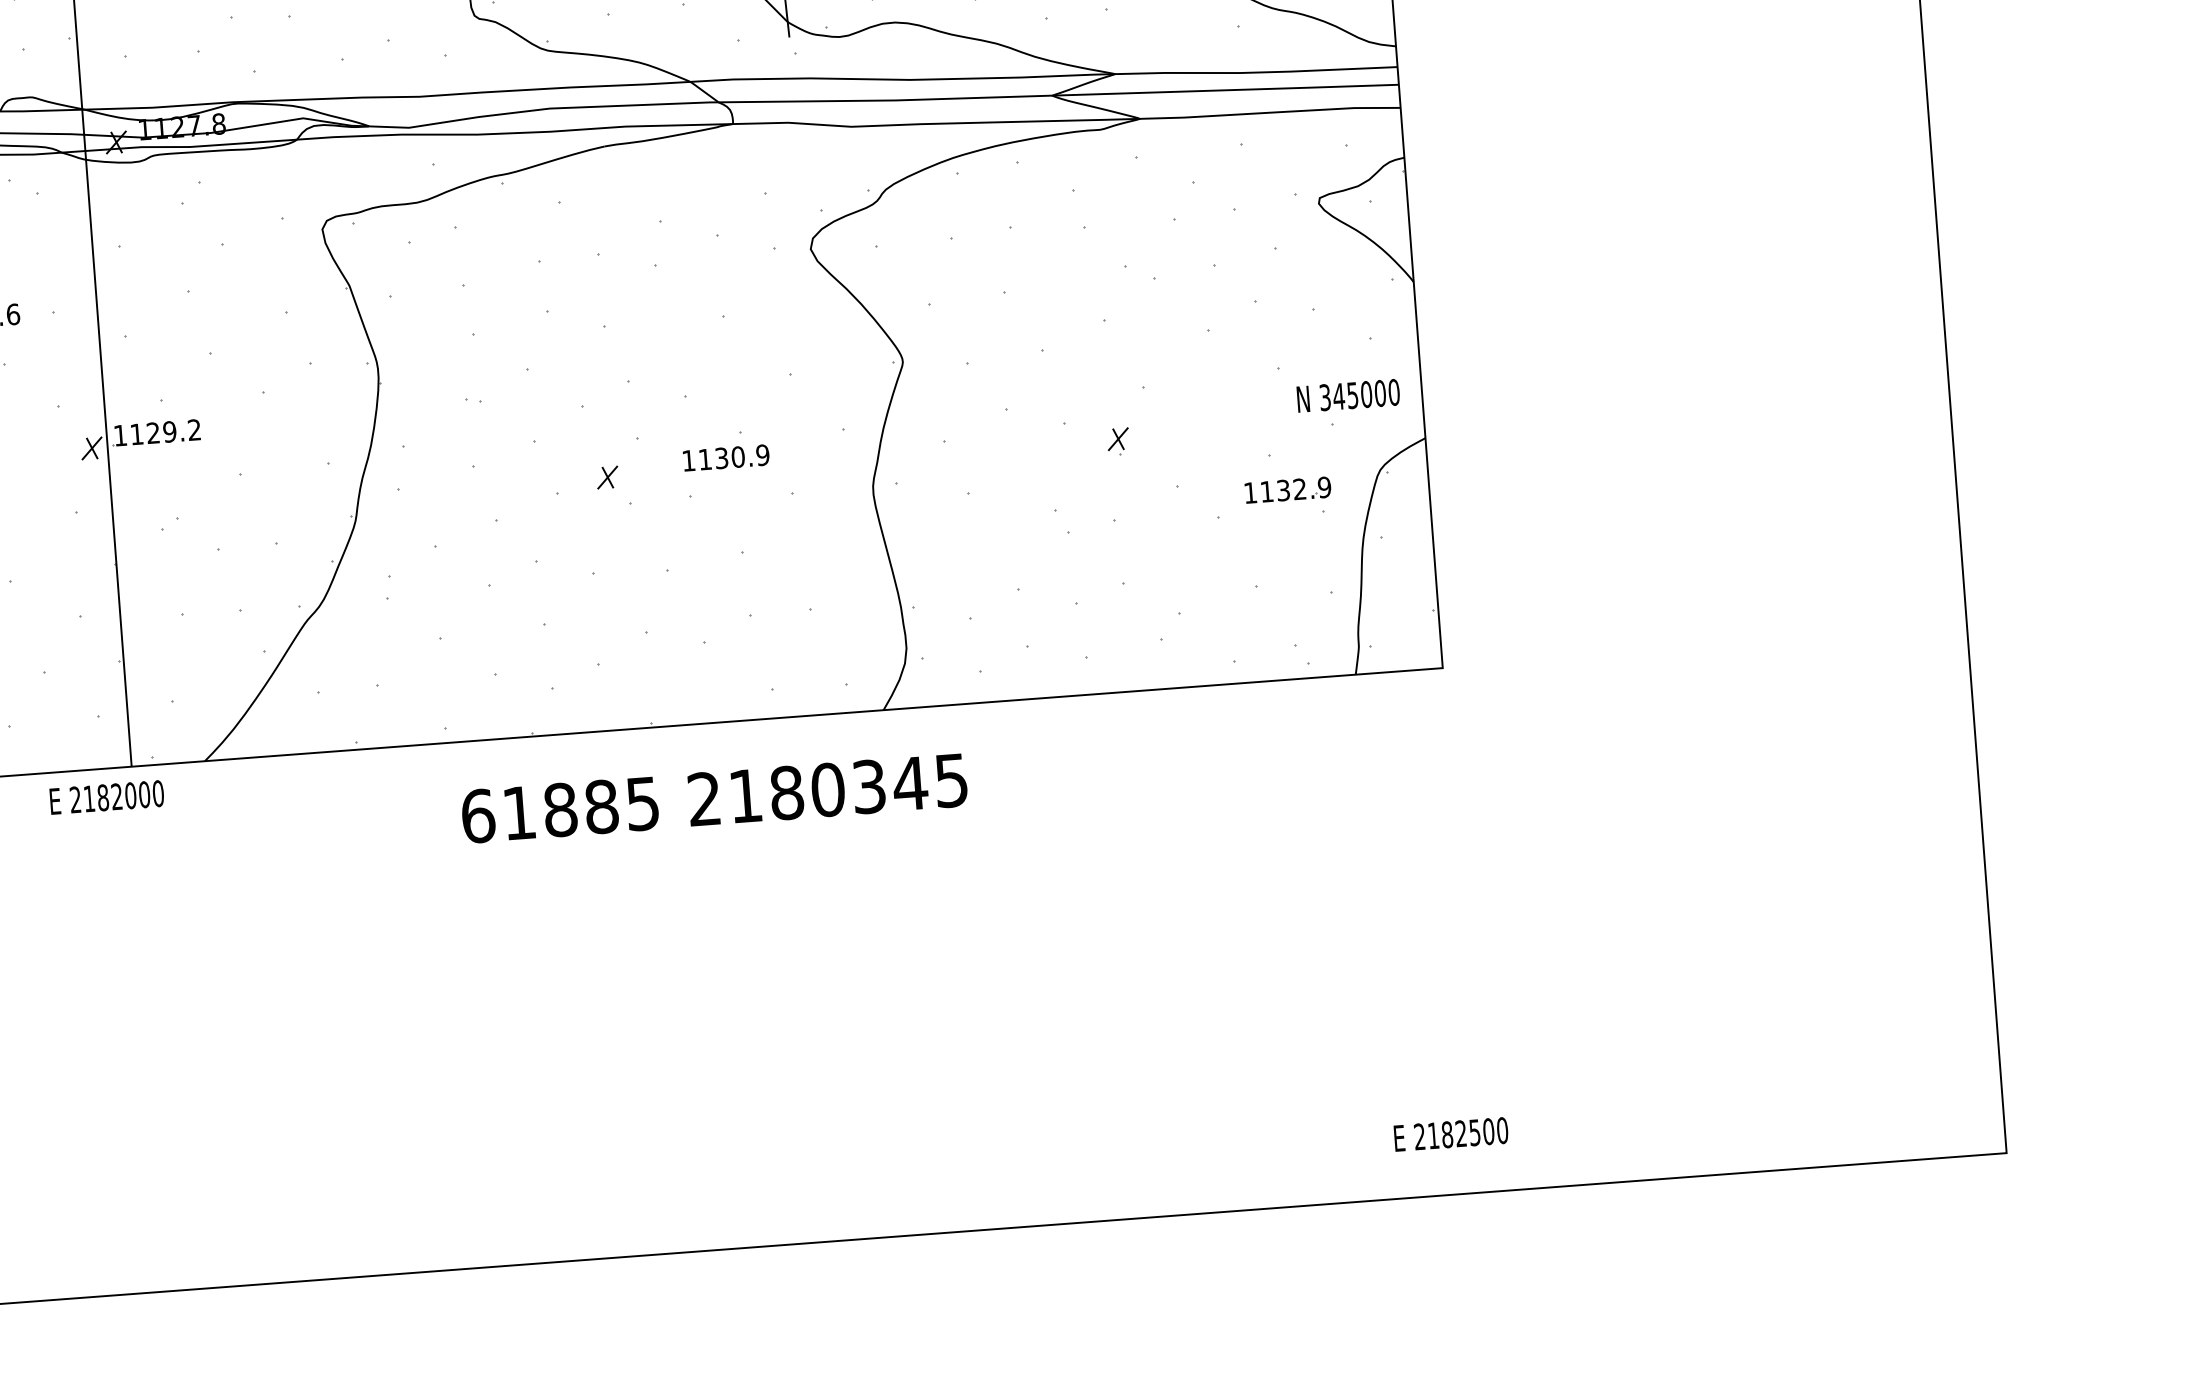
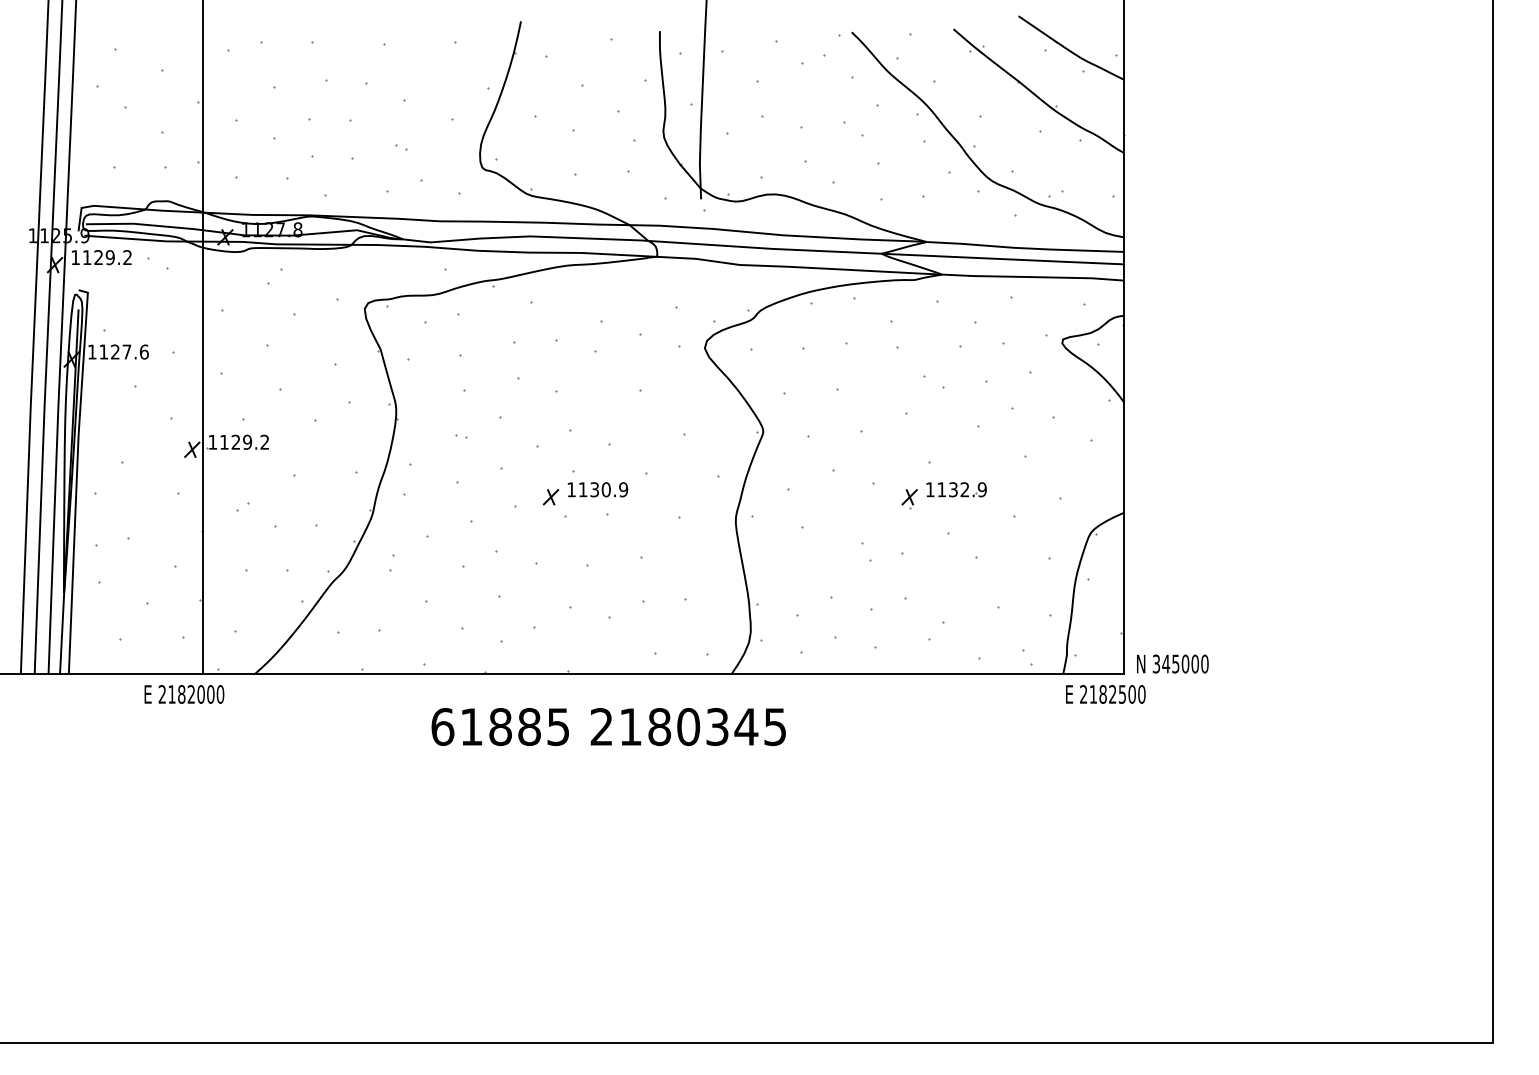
text: (1347, 395) -> (1172, 663), moved
text: (725, 457) -> (597, 489), moved
part: (1287, 489) -> (956, 489), moved
text: (1450, 1134) -> (1105, 694), moved

